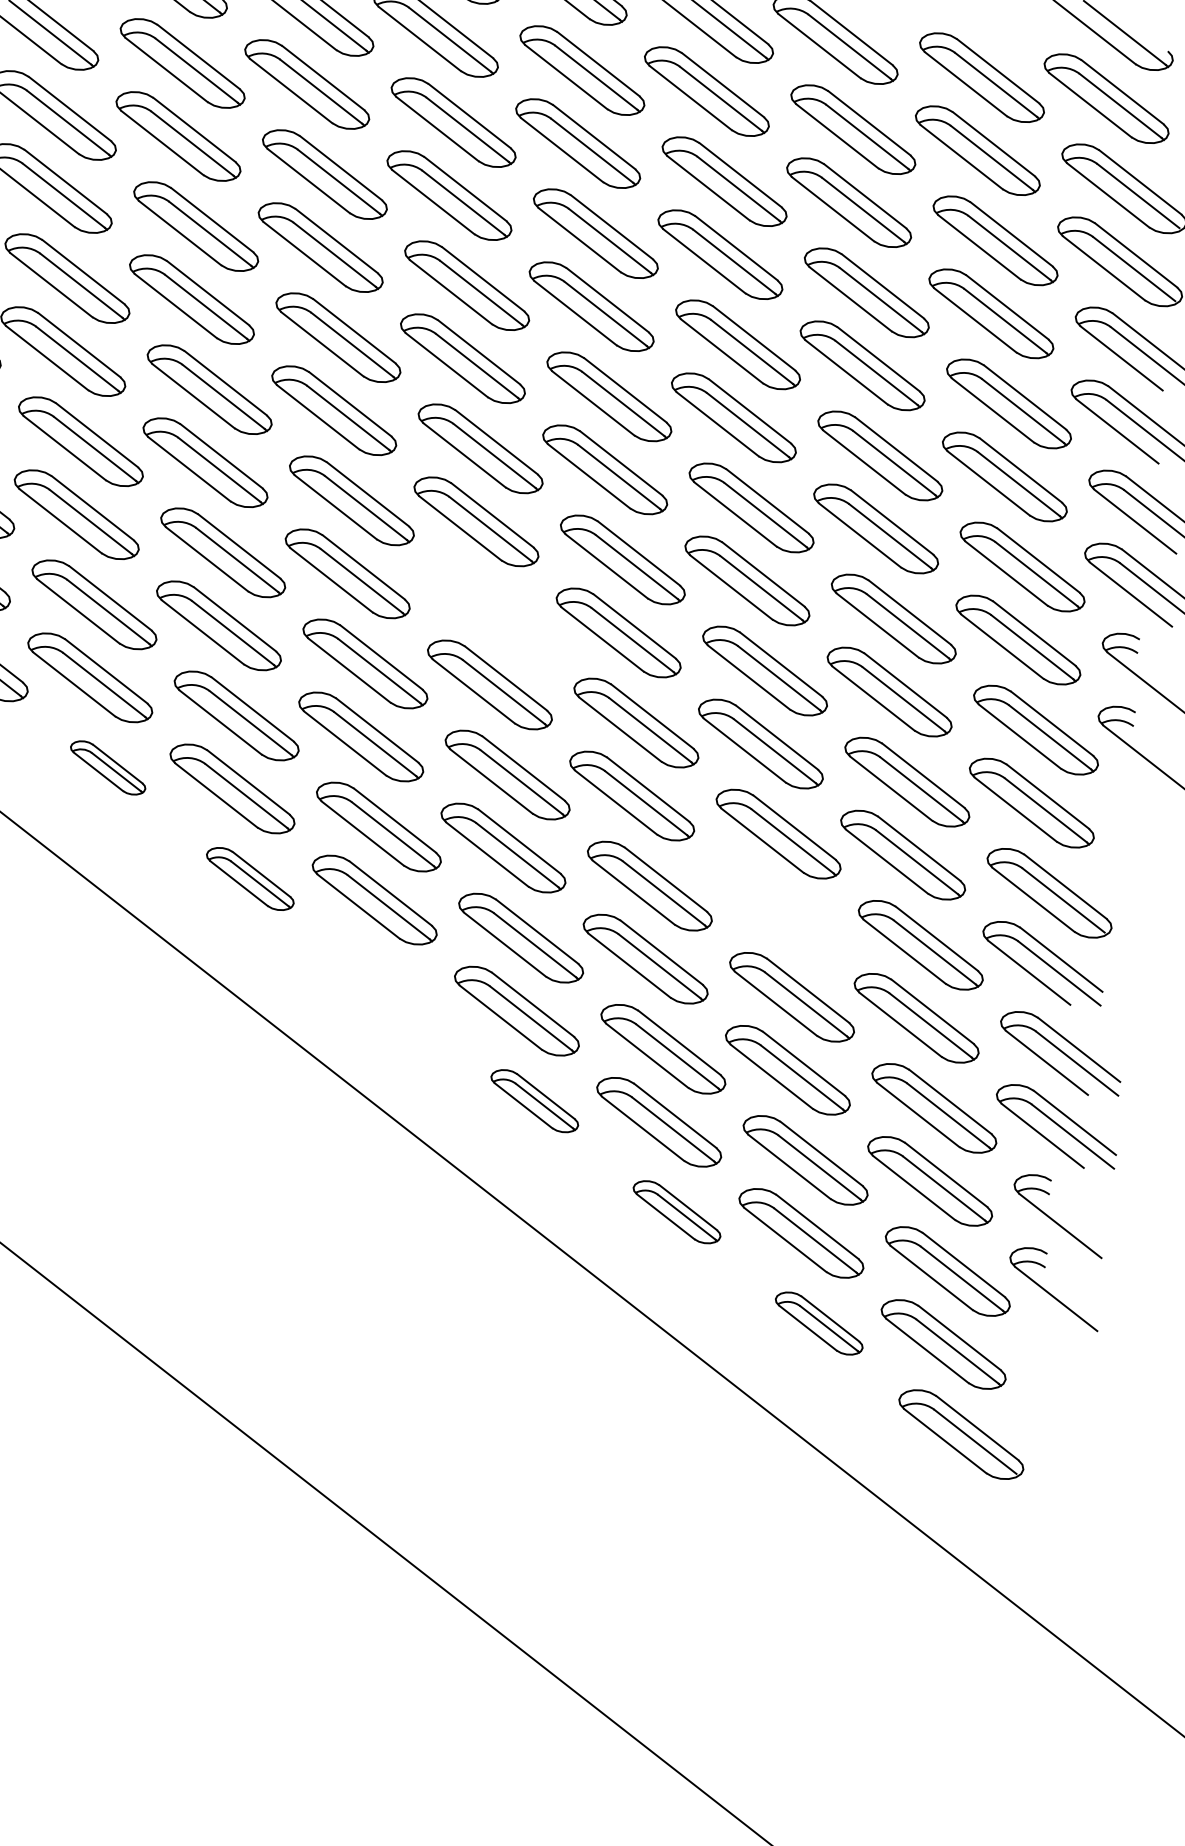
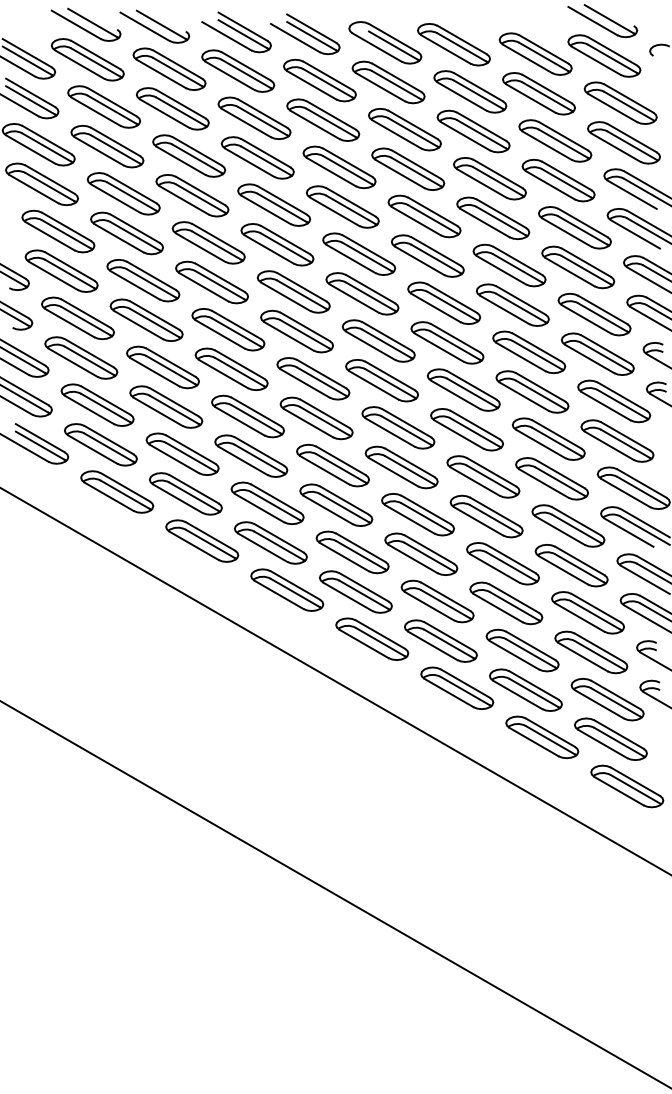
part: (494, 611) -> (313, 378), added
part: (108, 767) -> (117, 491), size x1.67
part: (250, 878) -> (202, 540), size x1.43
part: (774, 906) -> (486, 516), added
part: (393, 988) -> (287, 589), added
part: (535, 1099) -> (372, 638), size x1.43
part: (677, 1210) -> (457, 687), size x1.43
part: (819, 1323) -> (542, 737), size x1.43

